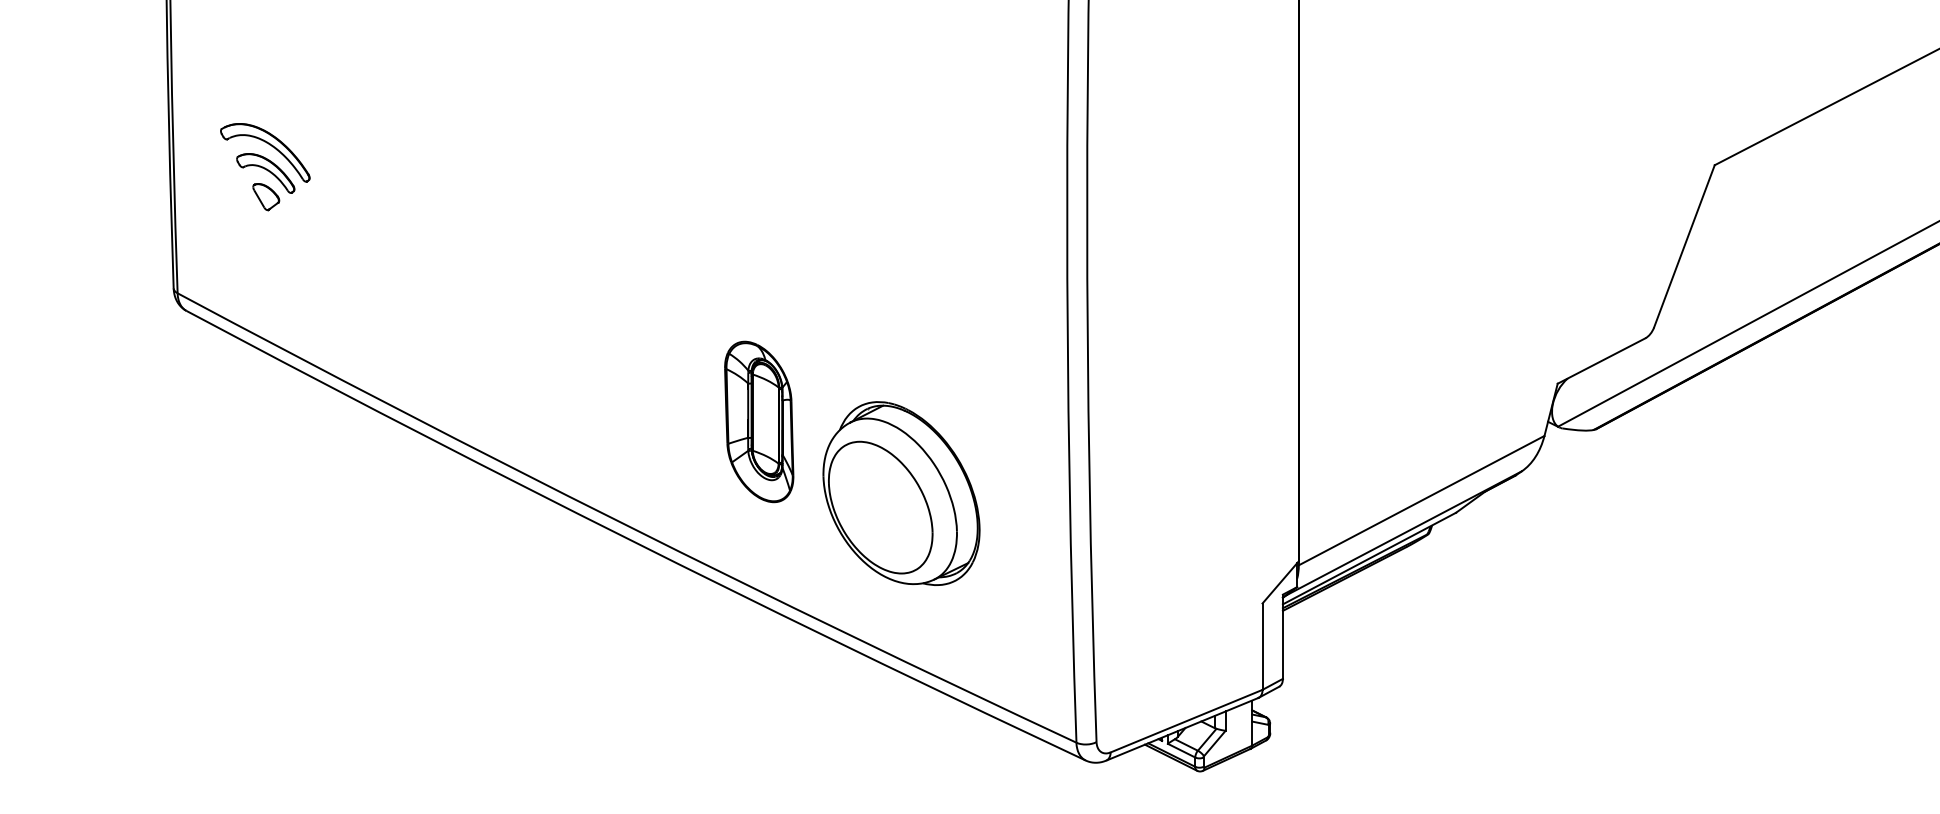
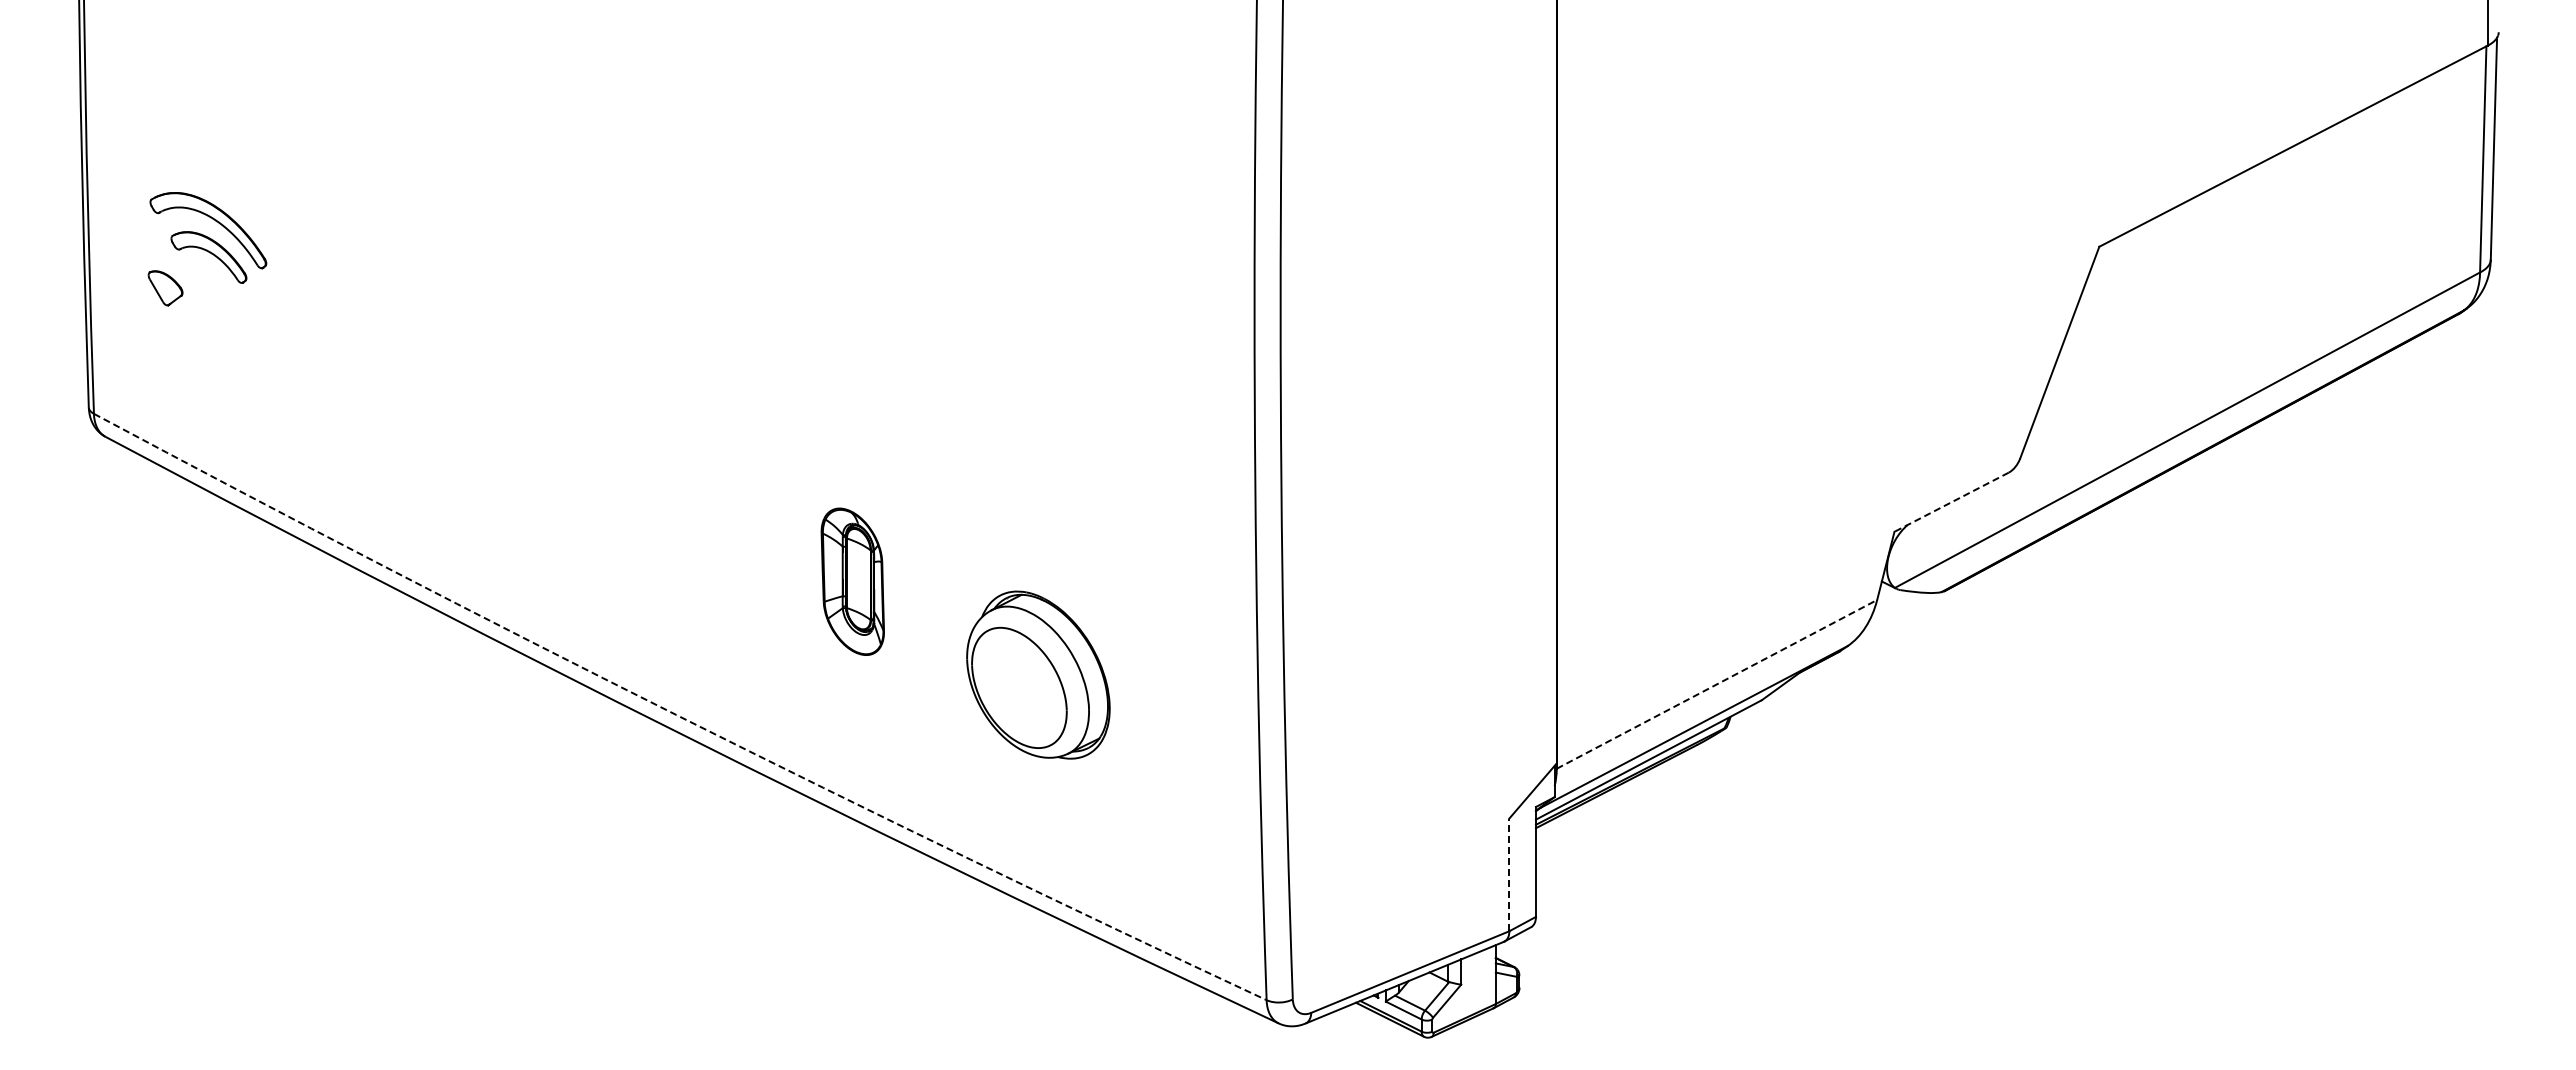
part: (266, 197) -> (165, 288), moved
line: (1601, 361) -> (1951, 502), solid -> dashed
part: (759, 421) -> (852, 581), size x0.7
part: (901, 493) -> (1038, 674), size x0.7
line: (1422, 500) -> (1717, 684), solid -> dashed
arc: (624, 523) -> (676, 714), solid -> dashed
line: (1262, 646) -> (1509, 874), solid -> dashed

